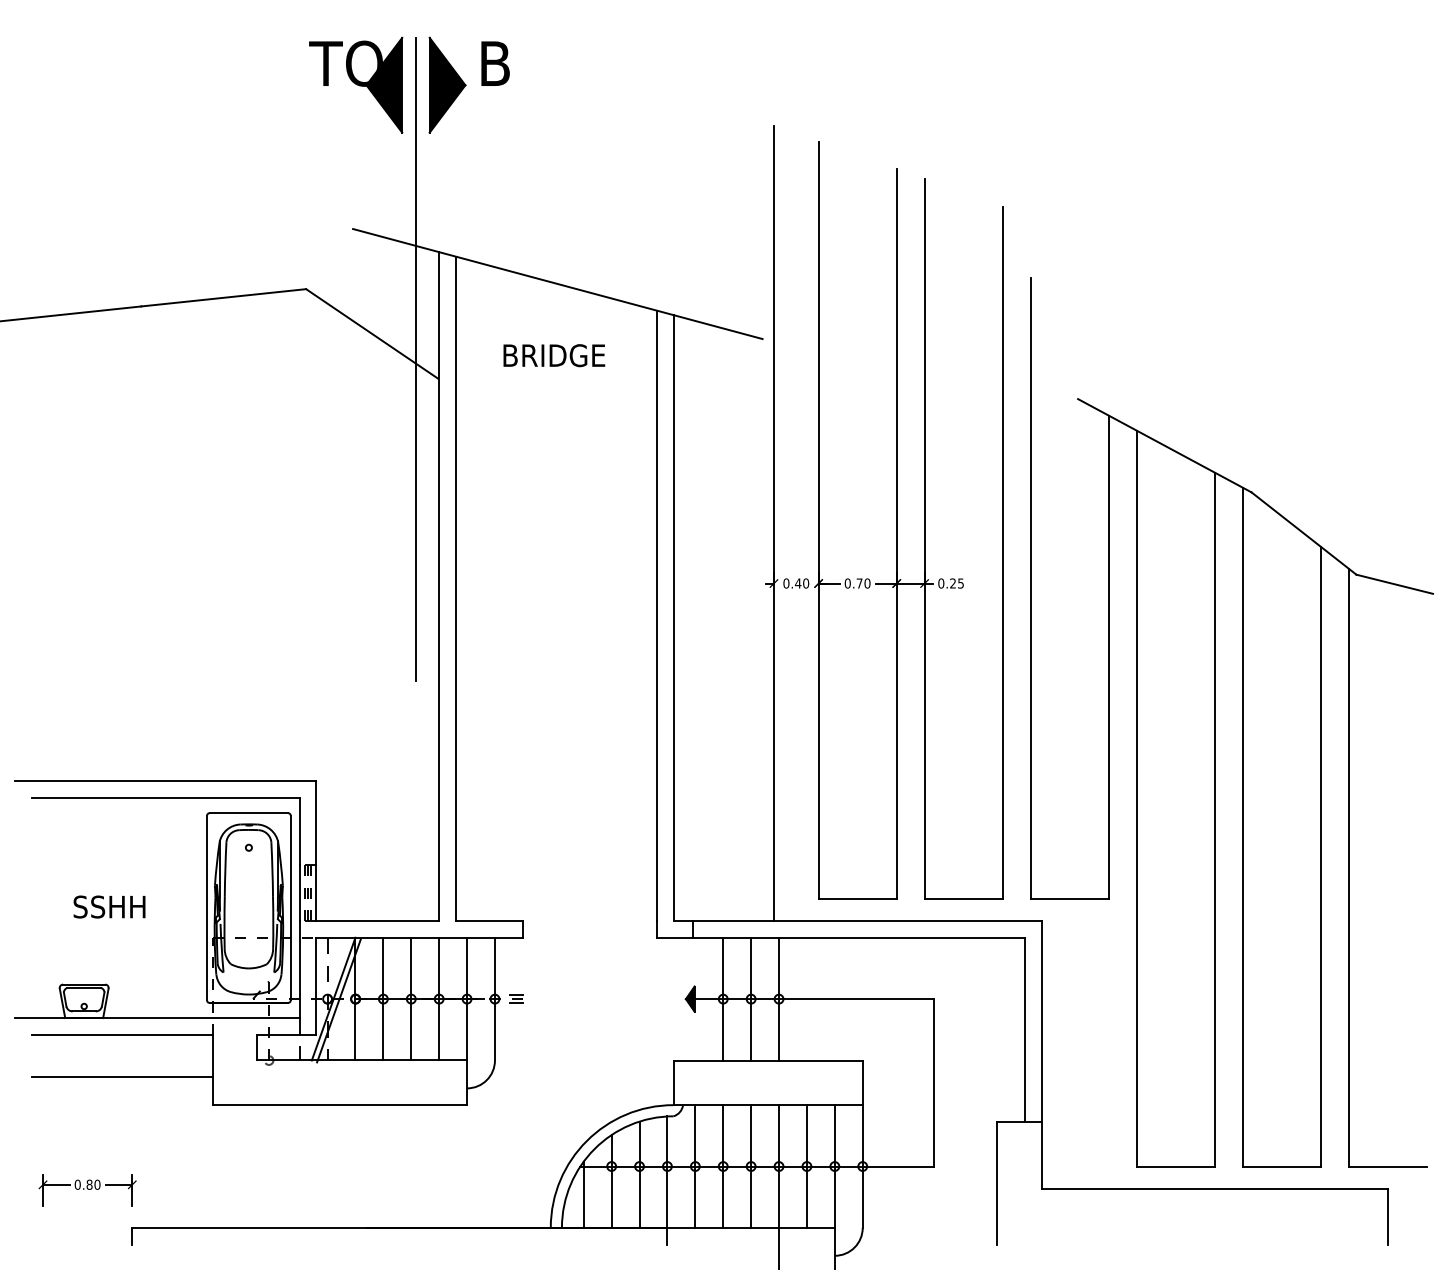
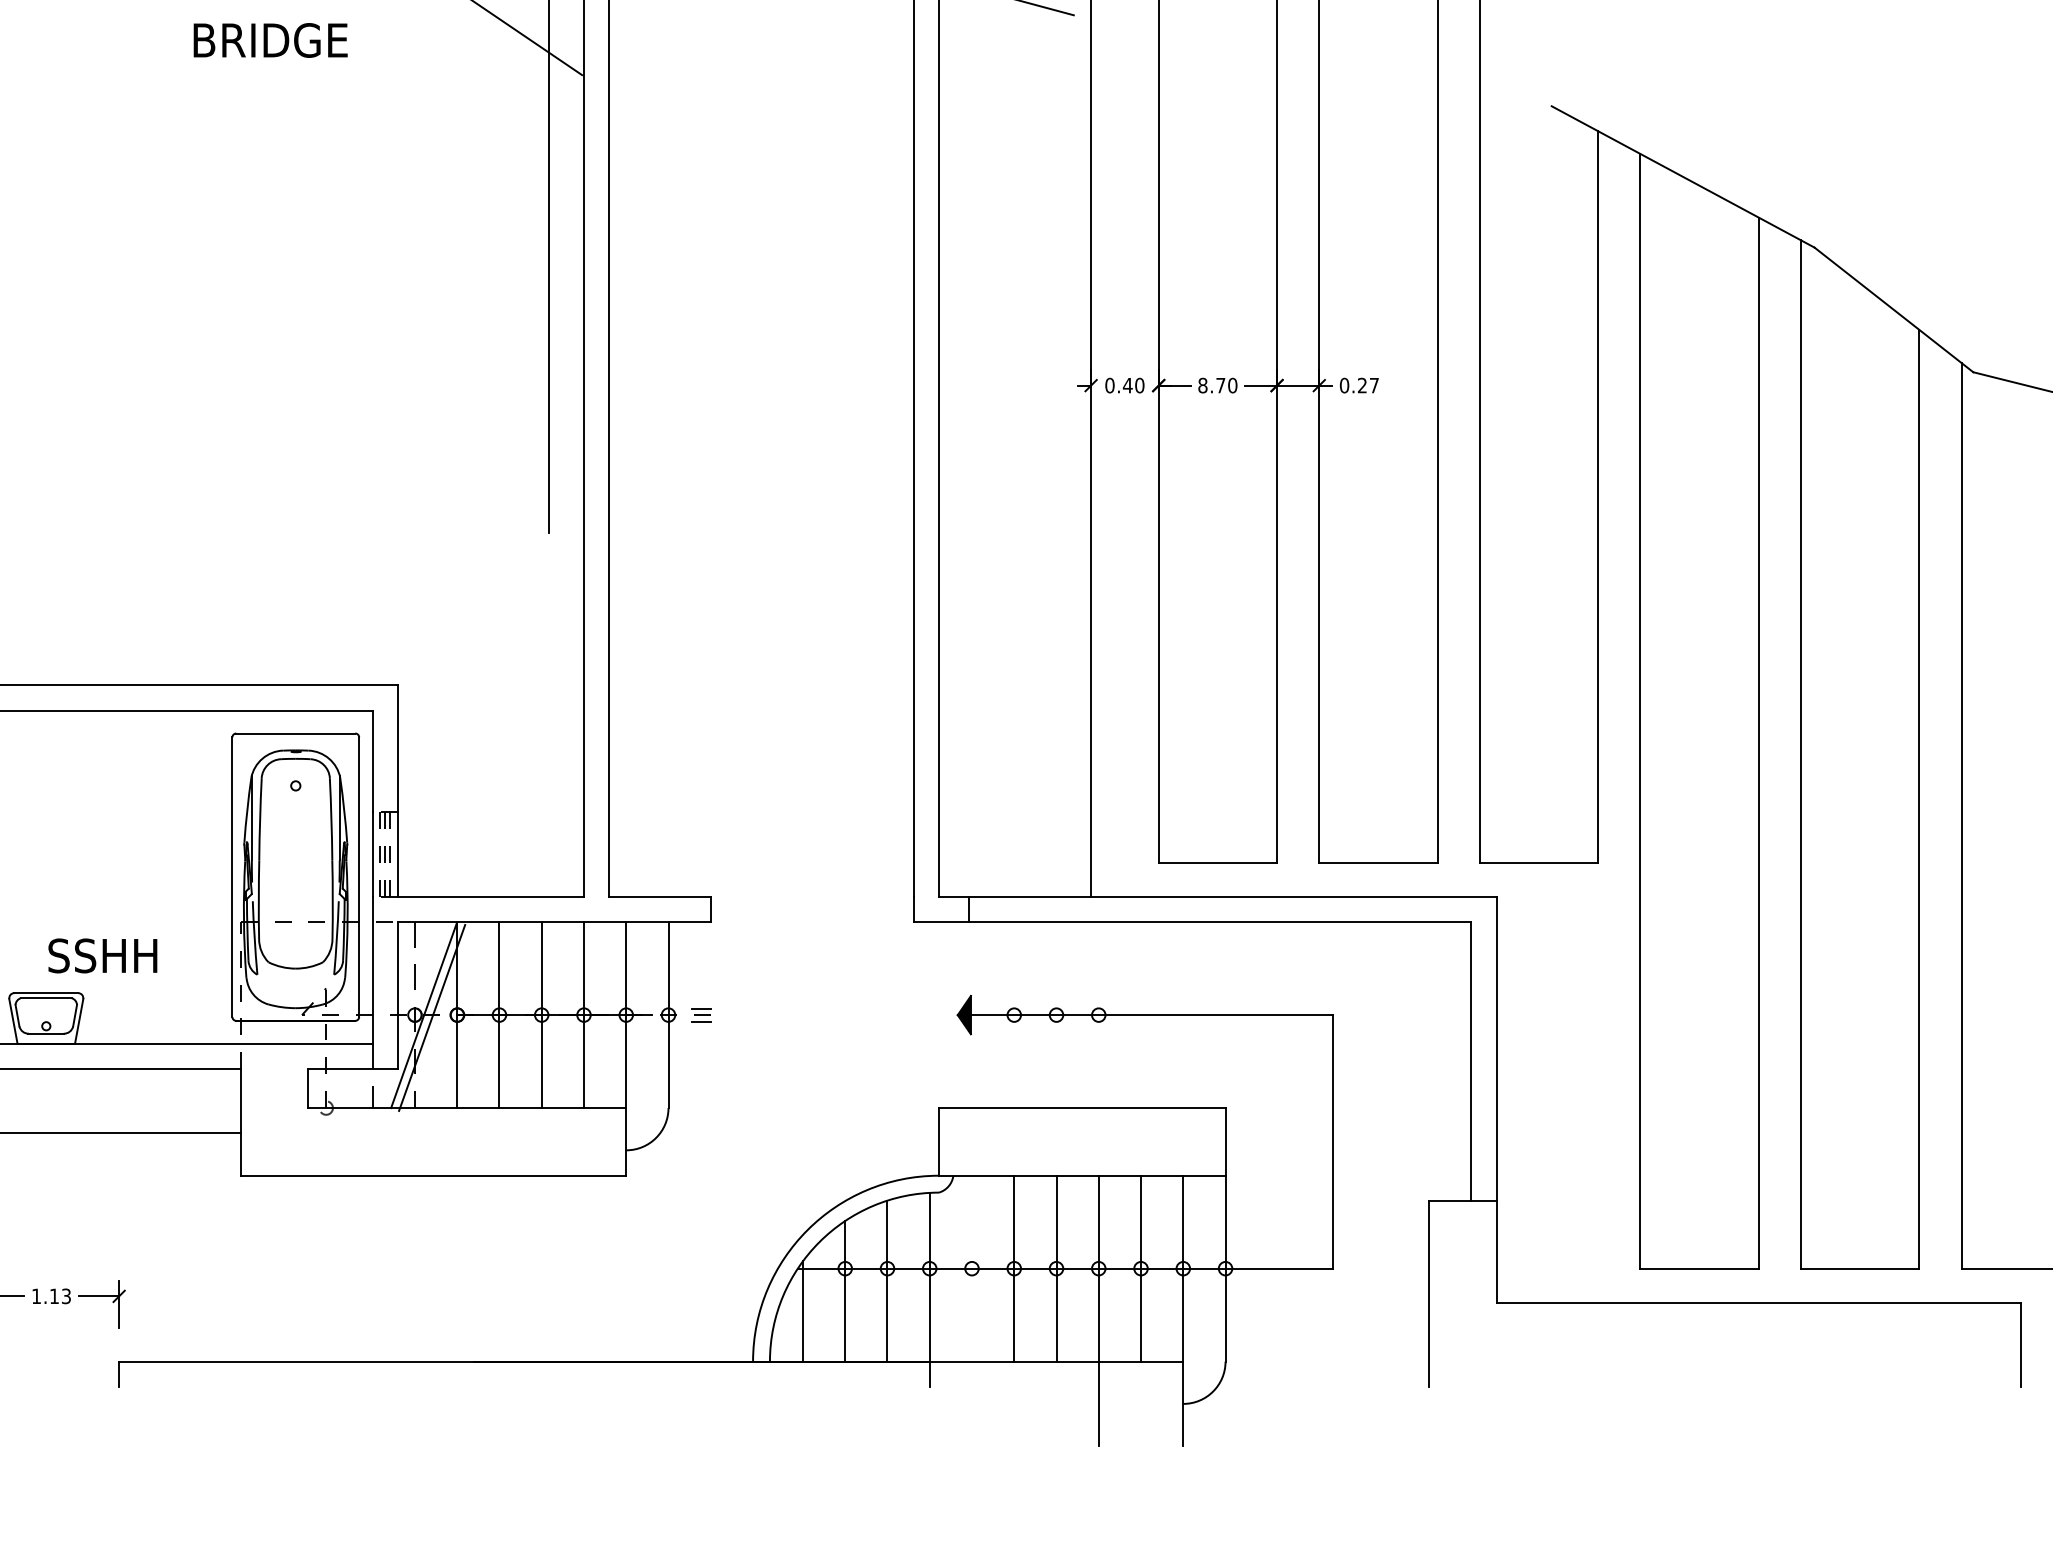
text: (554, 355) -> (270, 40), moved
text: (847, 583) -> (1202, 385), 0.70 -> 8.70
text: (960, 583) -> (1373, 385), 0.25 -> 0.27
text: (109, 906) -> (102, 955), moved
line: (723, 998) -> (1014, 1014), removed
line: (751, 998) -> (1057, 1014), removed
line: (779, 998) -> (1099, 1014), removed
line: (695, 1166) -> (972, 1268), removed
text: (87, 1184) -> (51, 1295), 0.80 -> 1.13

